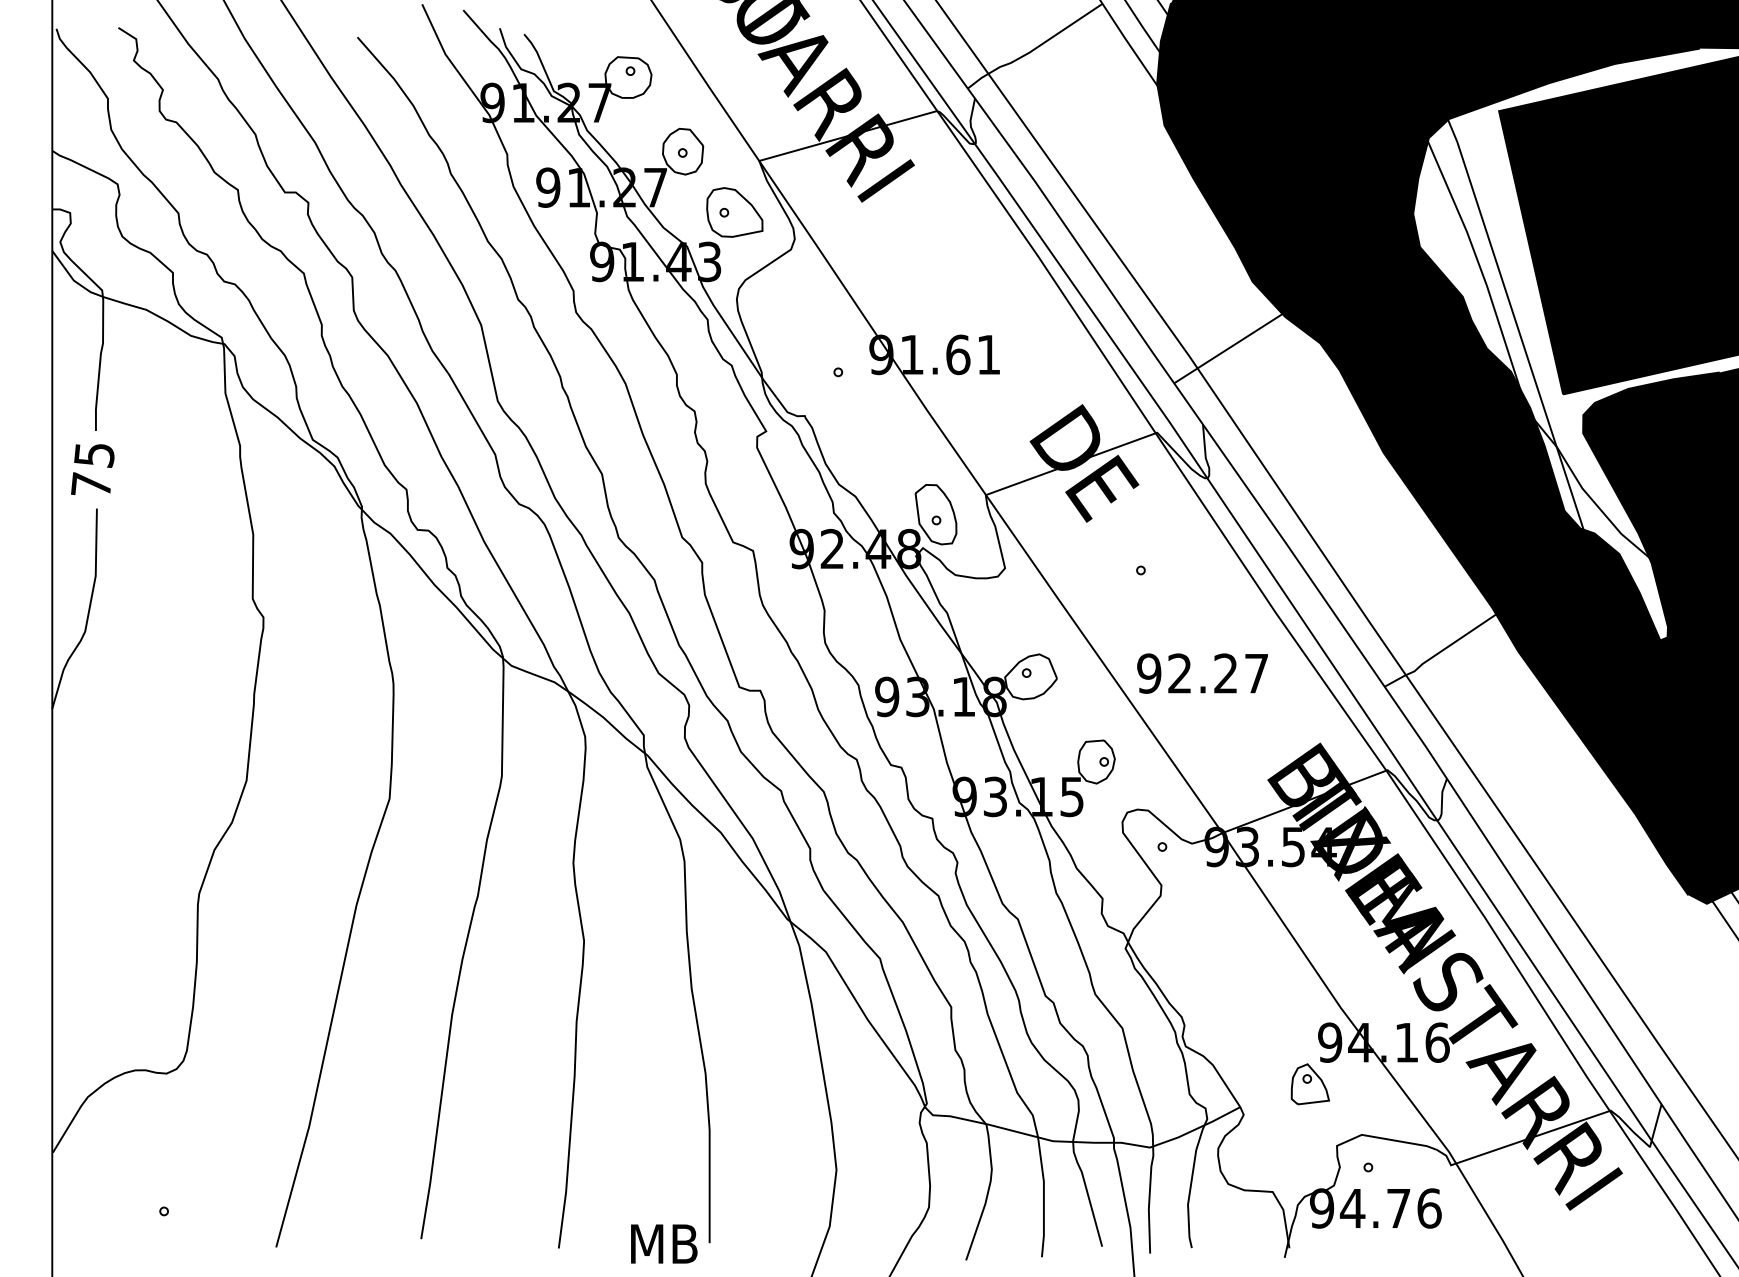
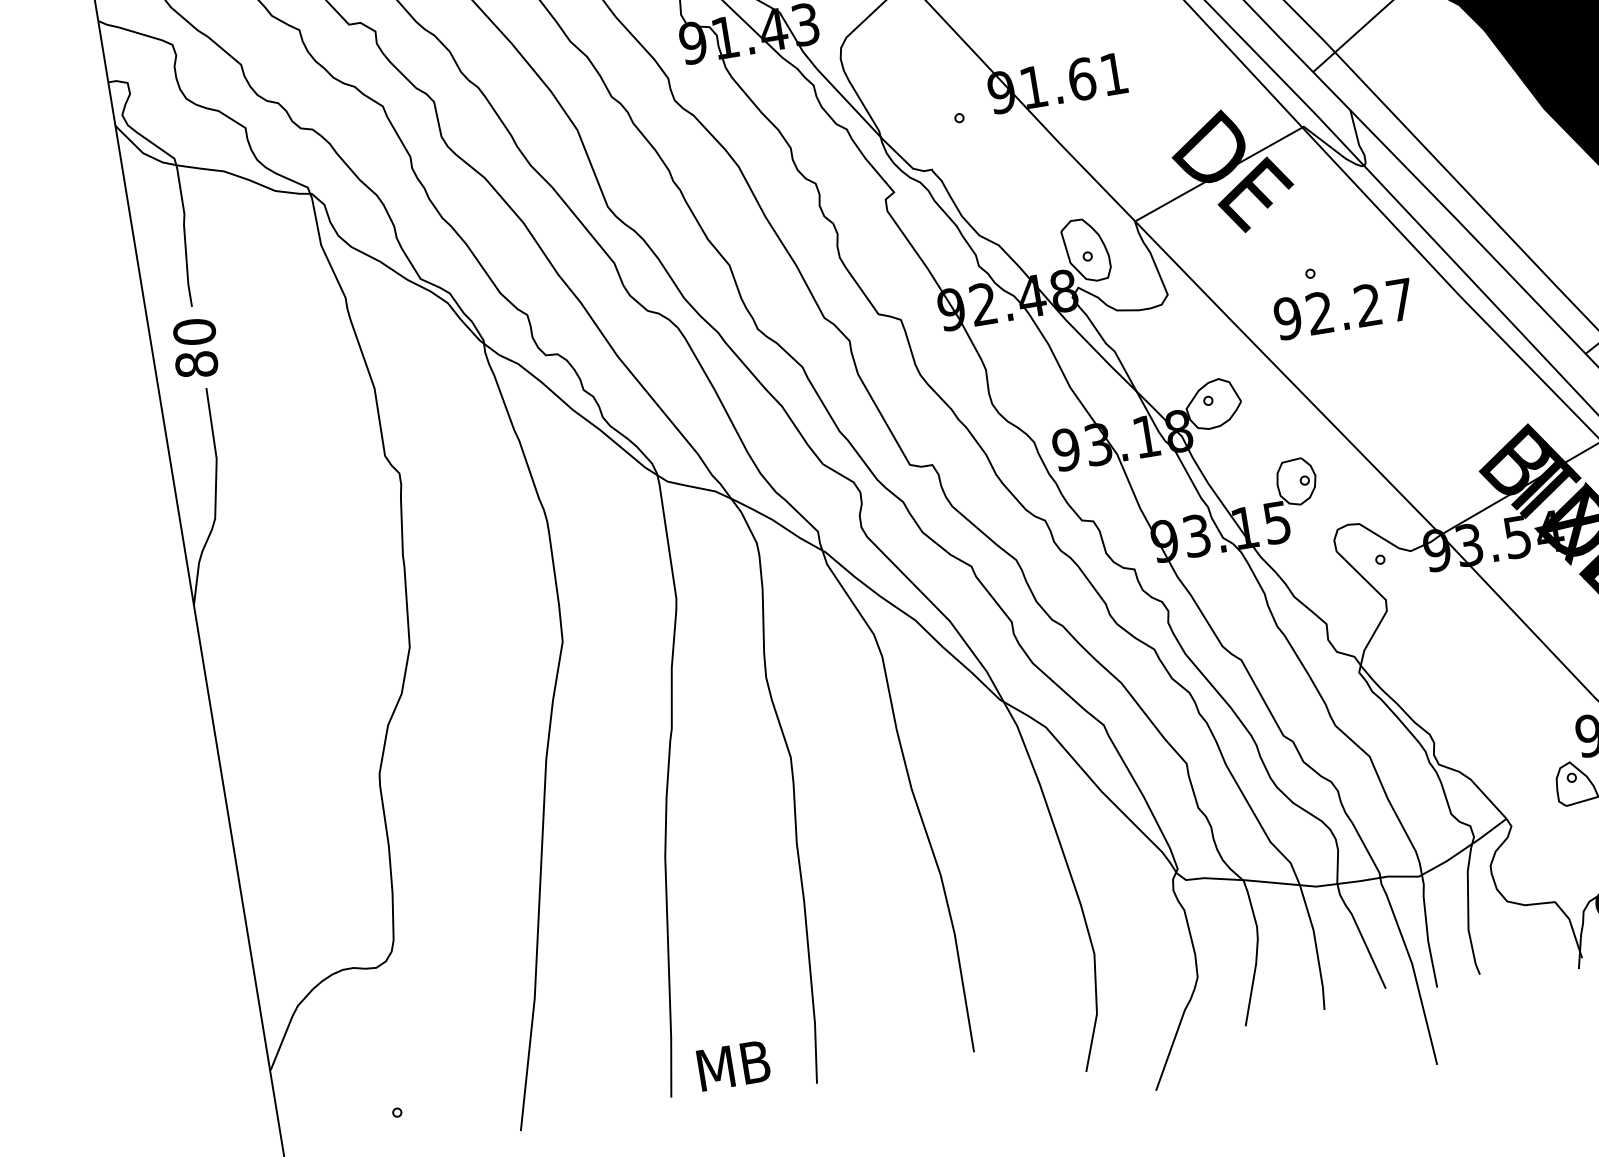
text: (92, 470) -> (195, 348), 75 -> 80
text: (1202, 673) -> (1343, 309), moved
text: (664, 1243) -> (734, 1065), moved

